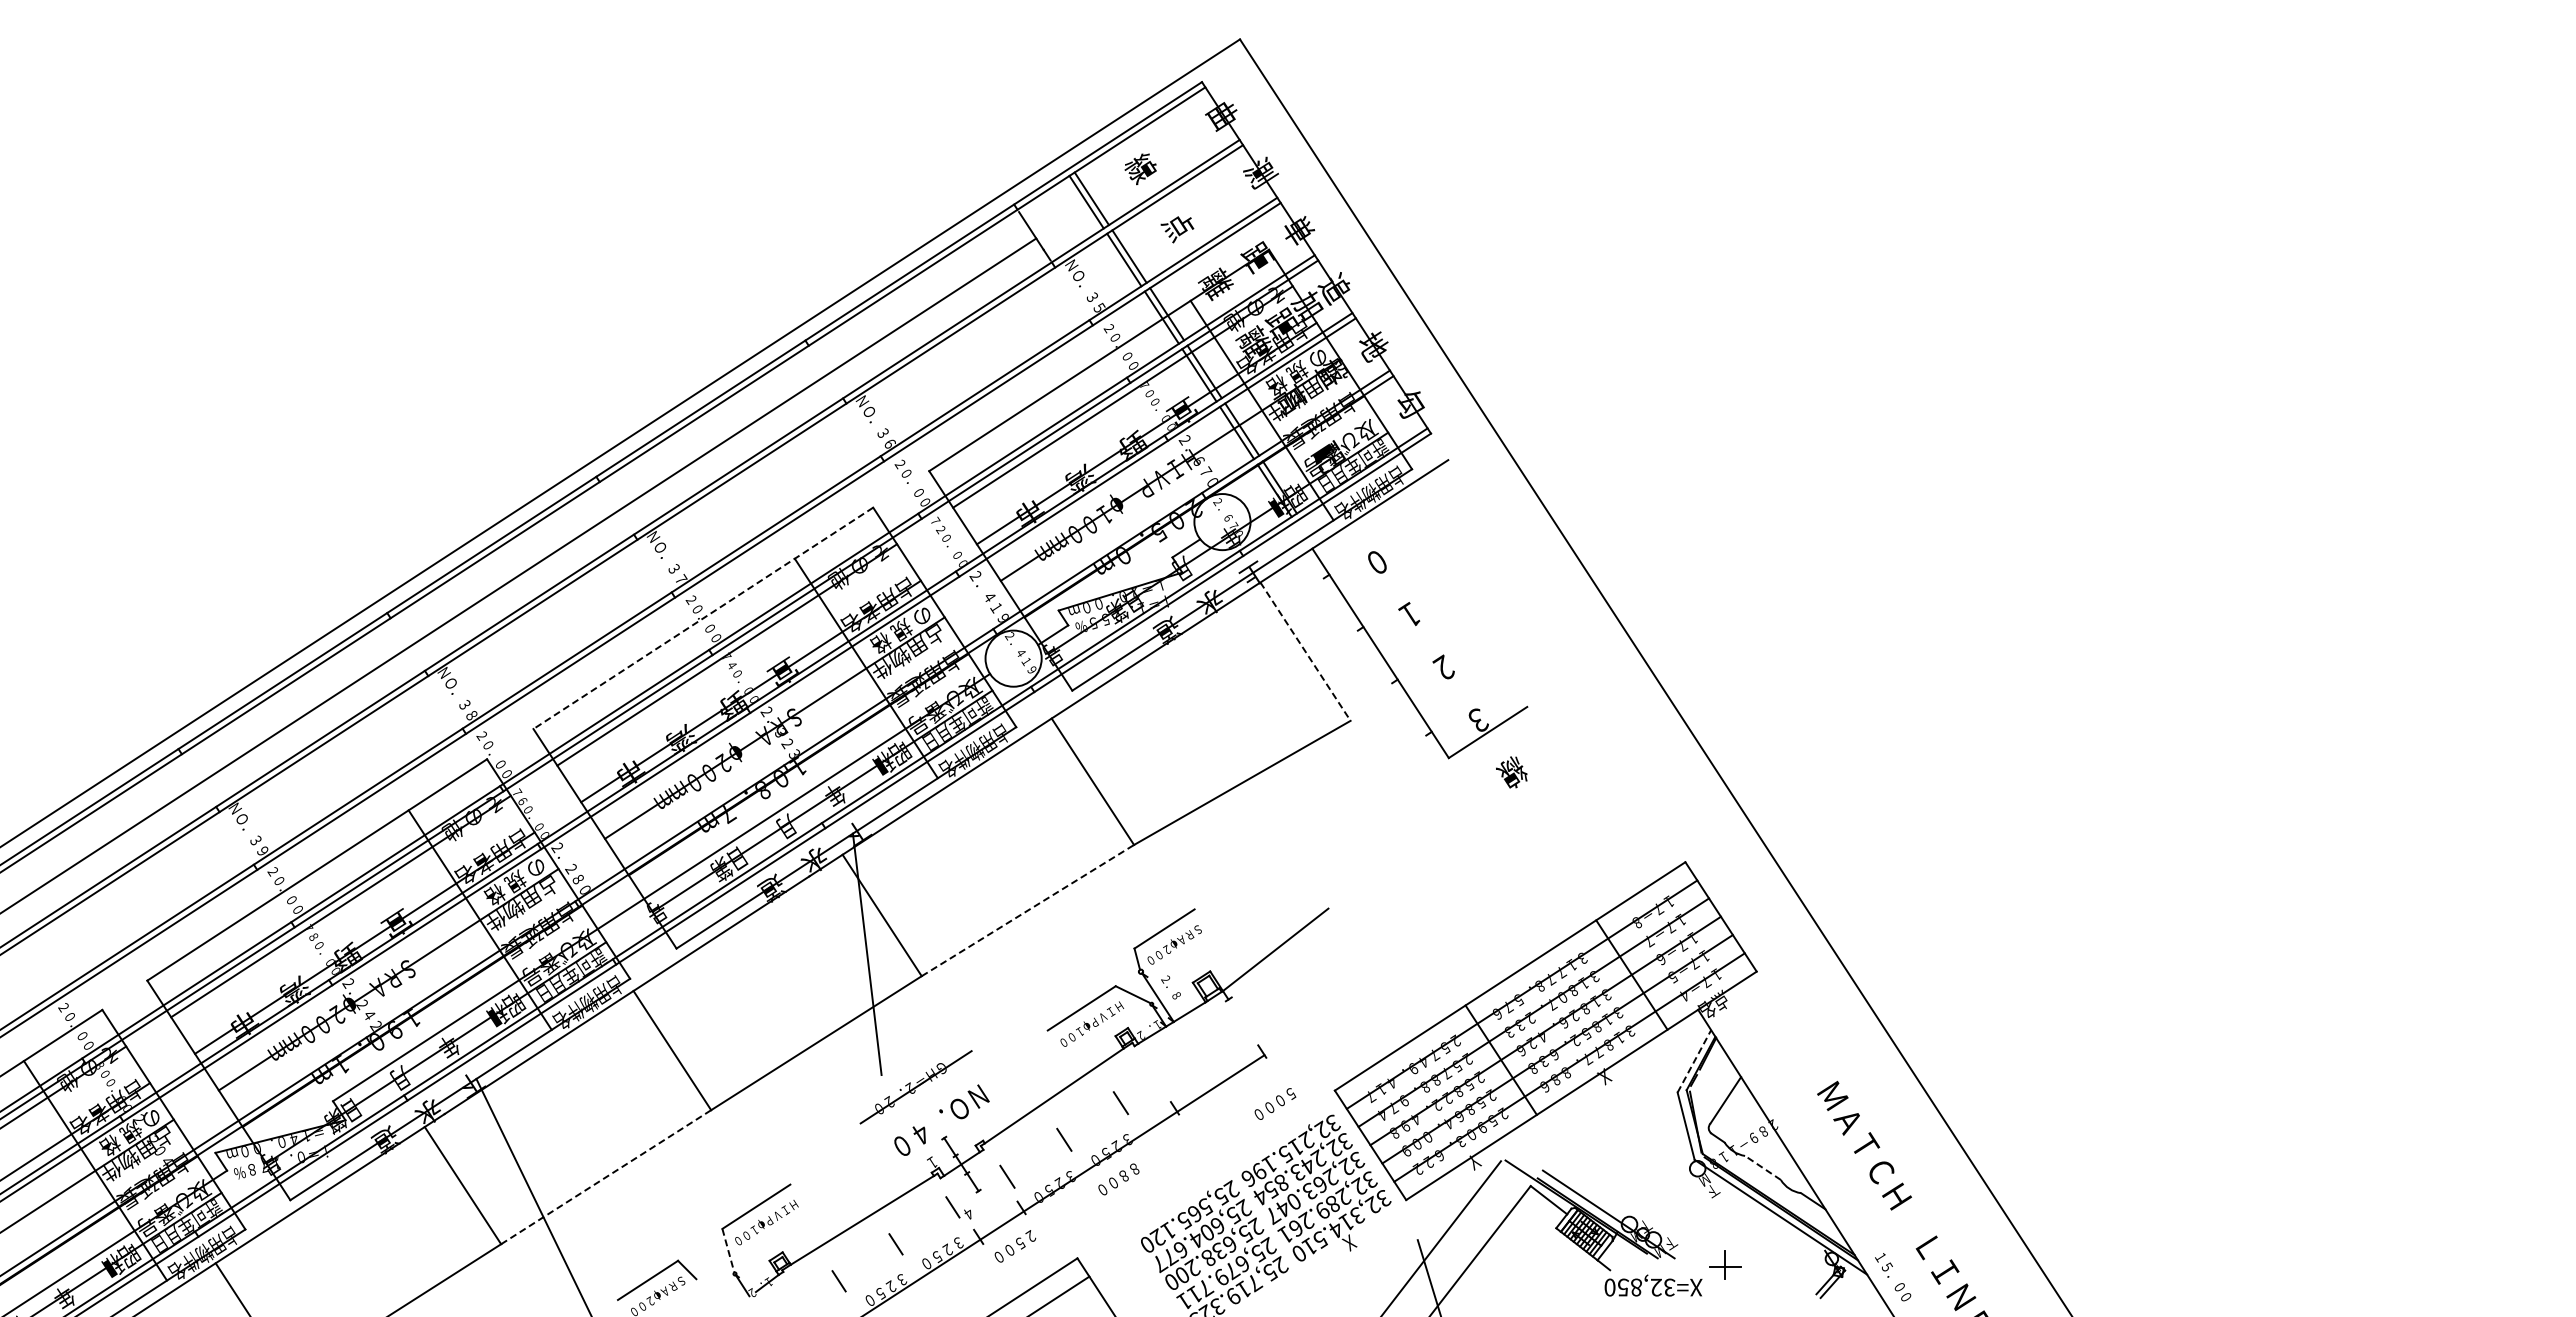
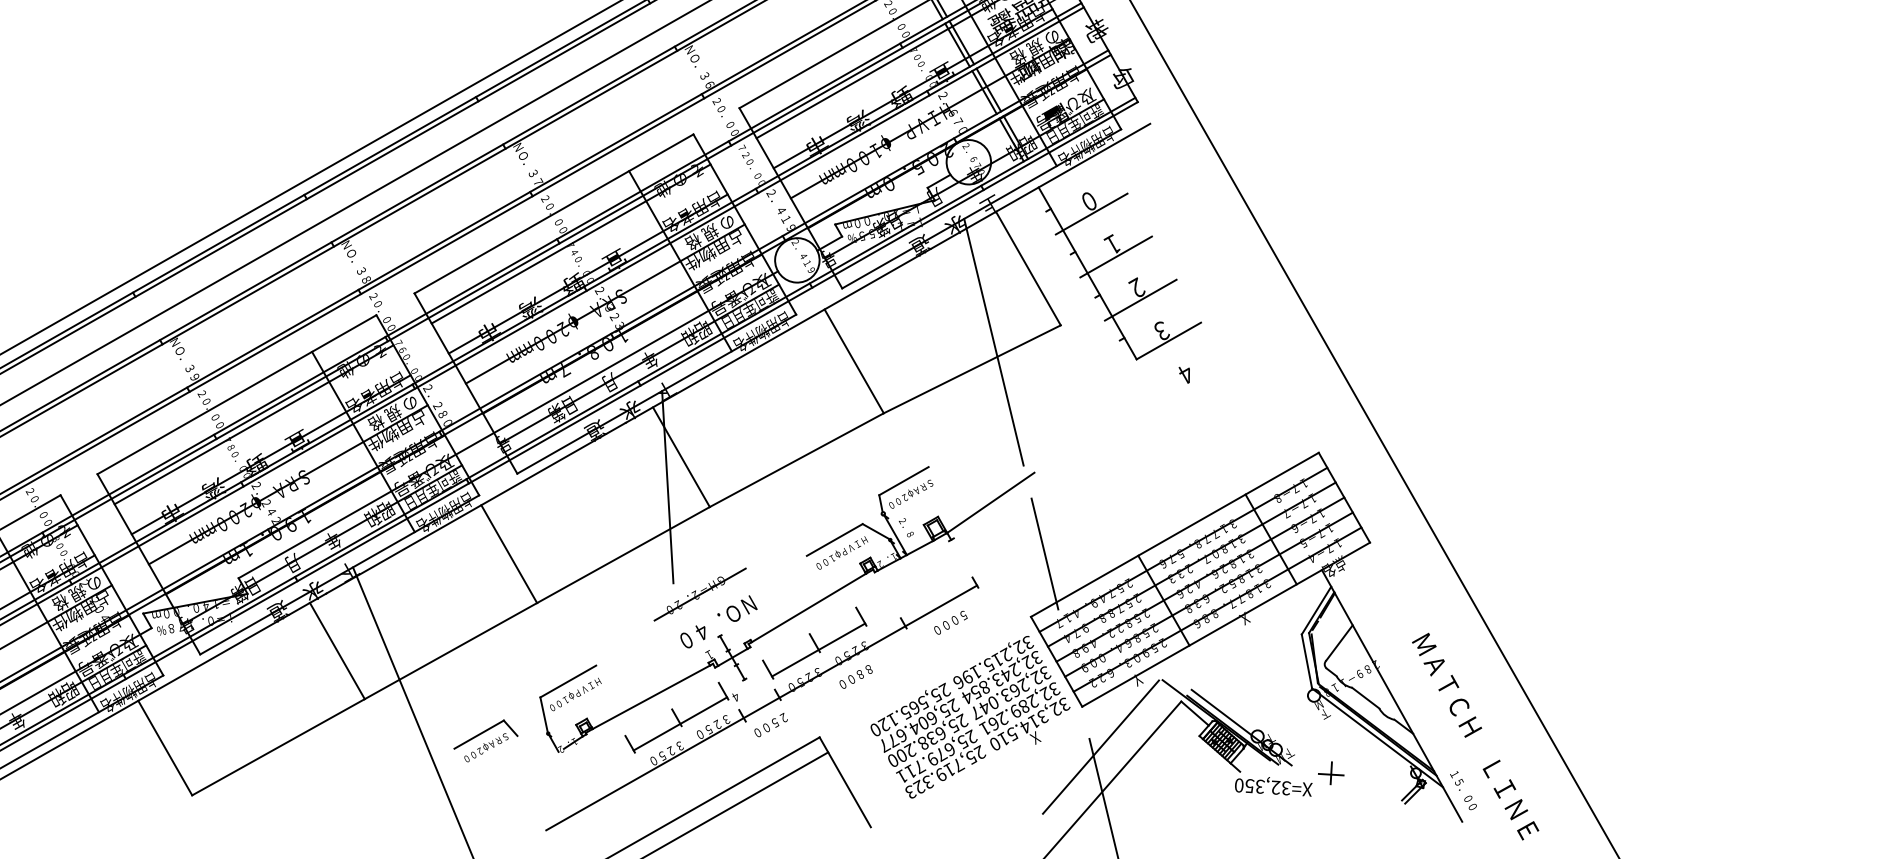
line: (1380, 577) -> (1091, 213), added
line: (703, 618) -> (554, 214), dashed -> solid
line: (1414, 630) -> (1115, 256), added
line: (1305, 651) -> (1028, 268), dashed -> solid
line: (1449, 682) -> (1140, 299), added
line: (1267, 746) -> (993, 341), added
text: (1511, 772) -> (1185, 373), 線 -> ４
line: (1027, 910) -> (796, 460), dashed -> solid
line: (1347, 1010) -> (1044, 554), added
line: (1694, 1060) -> (1316, 609), dashed -> solid
text: (1275, 1103) -> (951, 622), moved
line: (1069, 1148) -> (818, 650), added
line: (1762, 1167) -> (1365, 697), dashed -> solid
line: (606, 1177) -> (451, 651), dashed -> solid
line: (728, 1250) -> (544, 714), dashed -> solid
line: (900, 1251) -> (680, 723), added
text: (1636, 1287) -> (1260, 786), X=32,850 -> X=32,350

